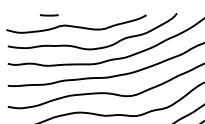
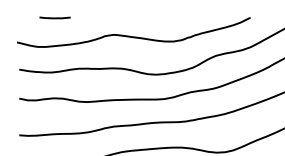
line: (49, 15) -> (55, 18), moved

